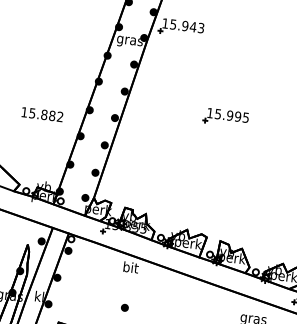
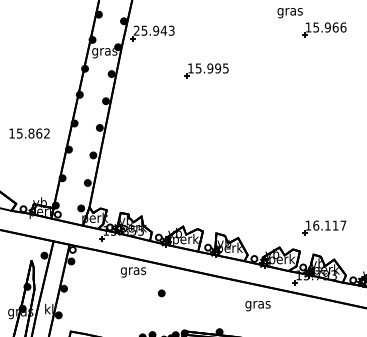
text: (165, 23) -> (136, 30), 15.943 -> 25.943
text: (52, 115) -> (39, 133), 15.882 -> 15.862
part: (225, 117) -> (206, 70), moved
text: (130, 268) -> (133, 270), bit -> gras
part: (124, 307) -> (161, 293), moved

